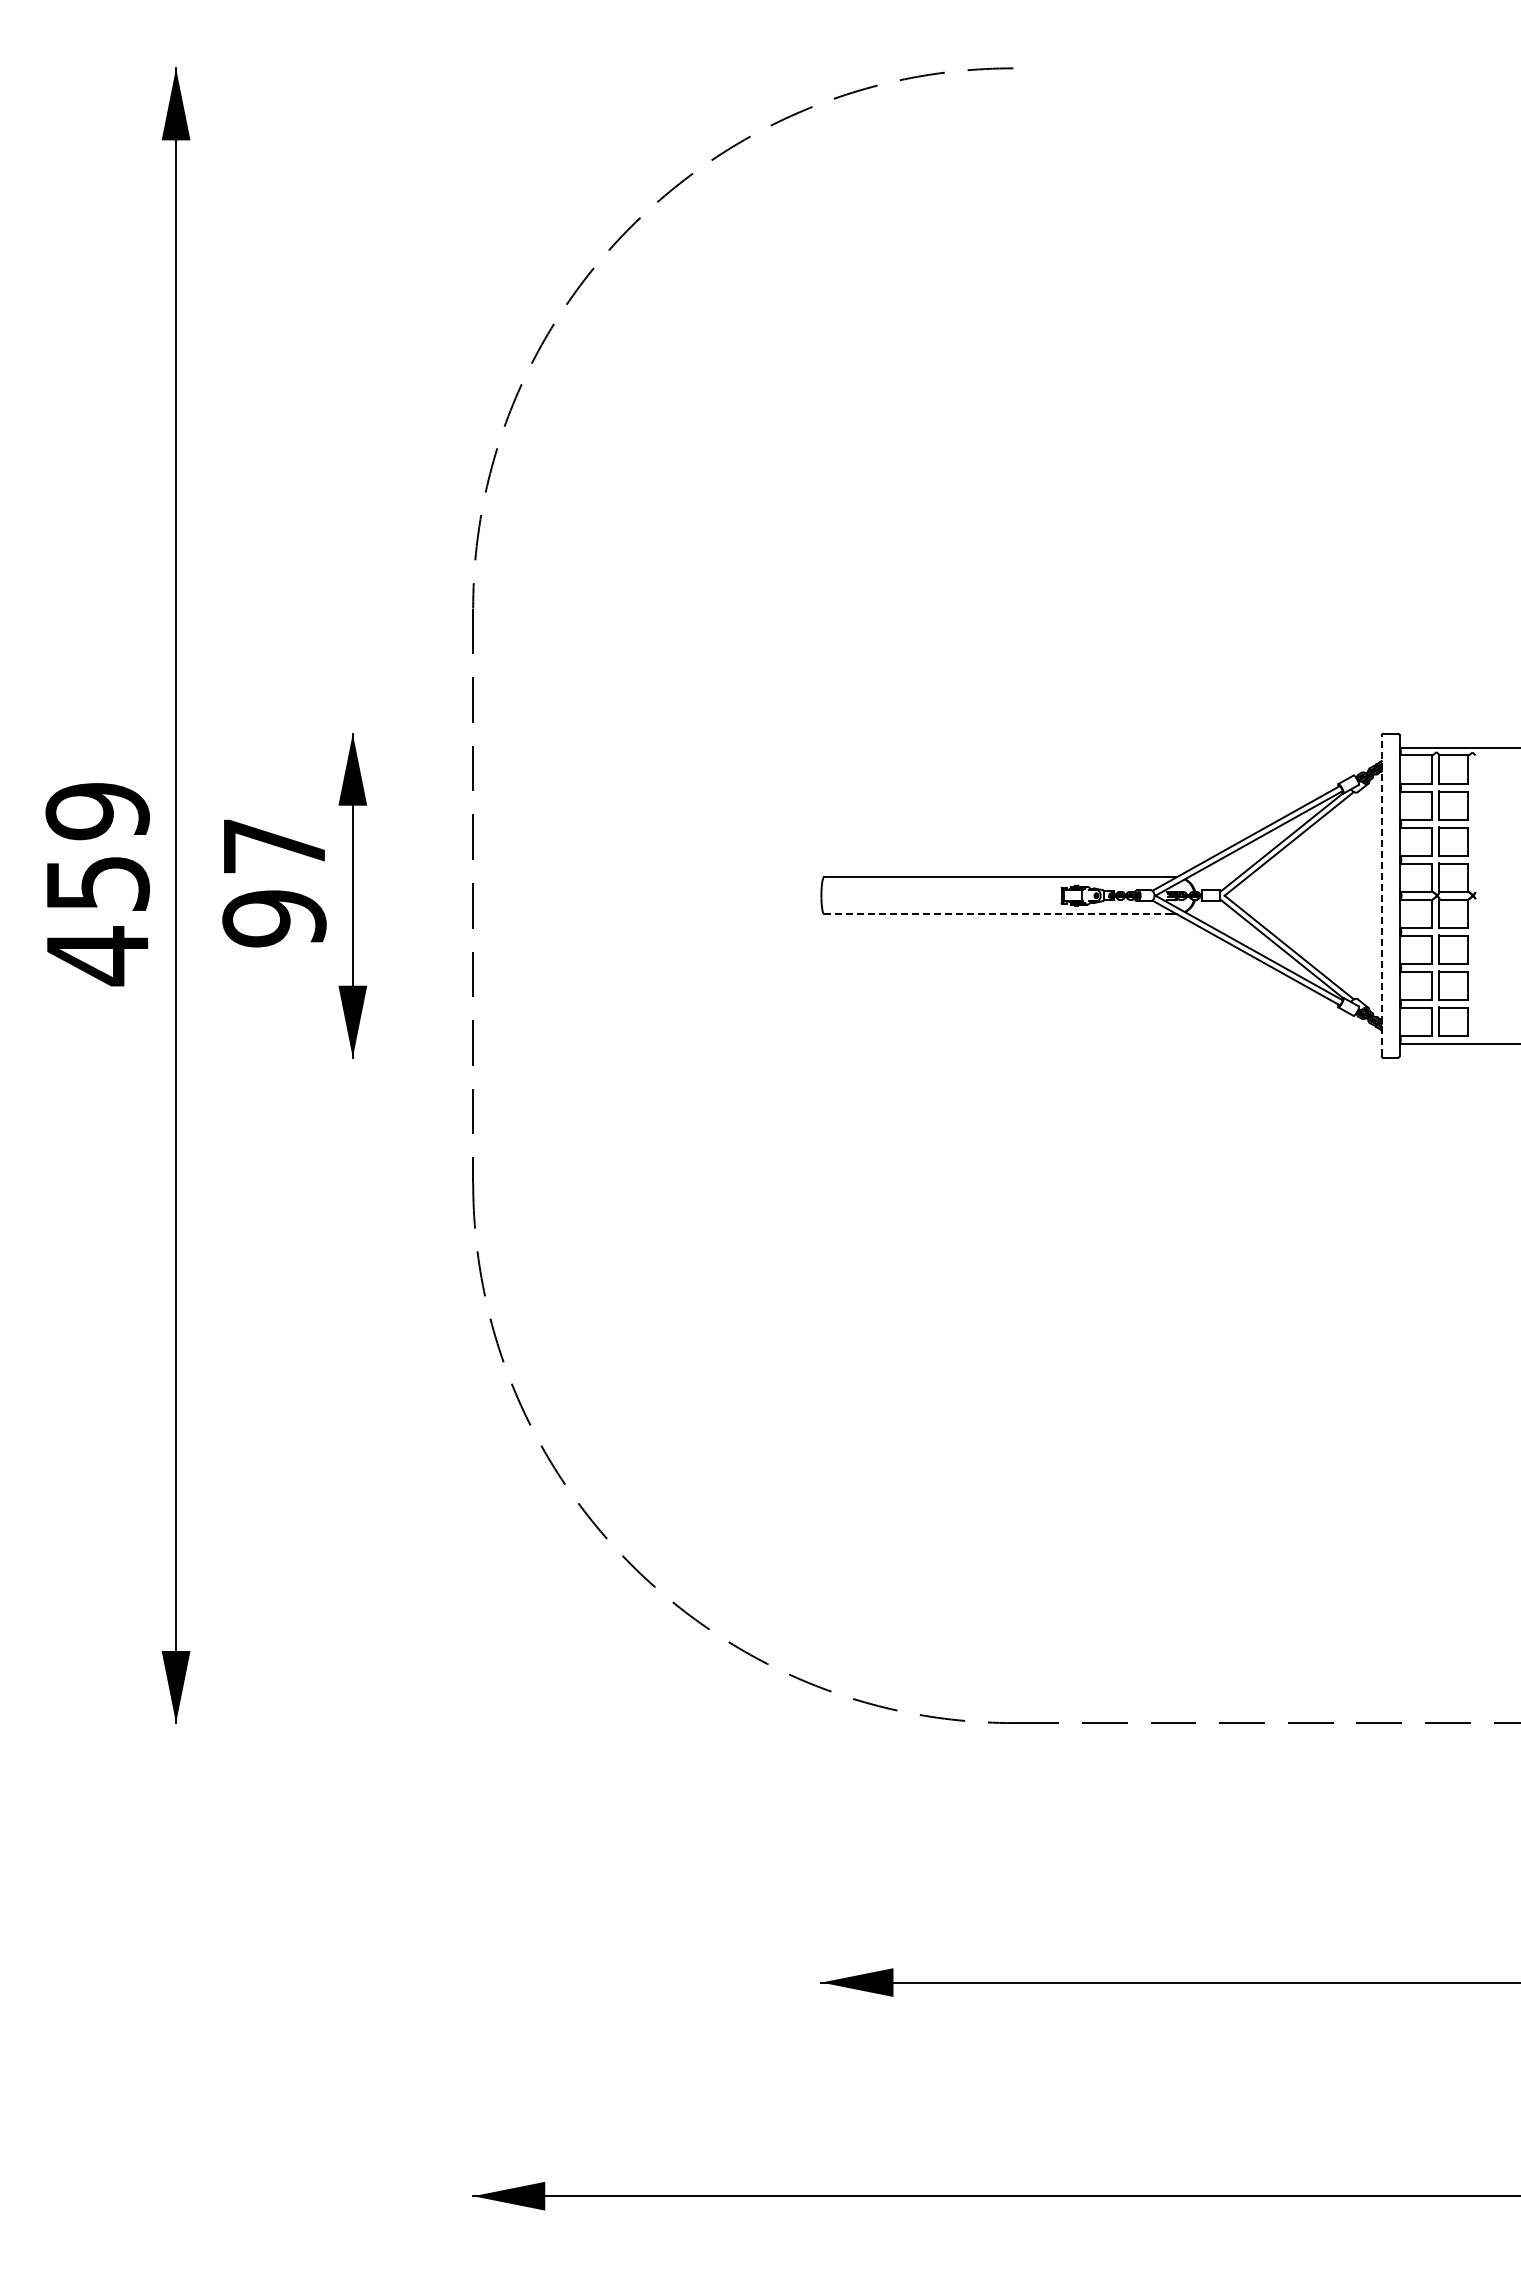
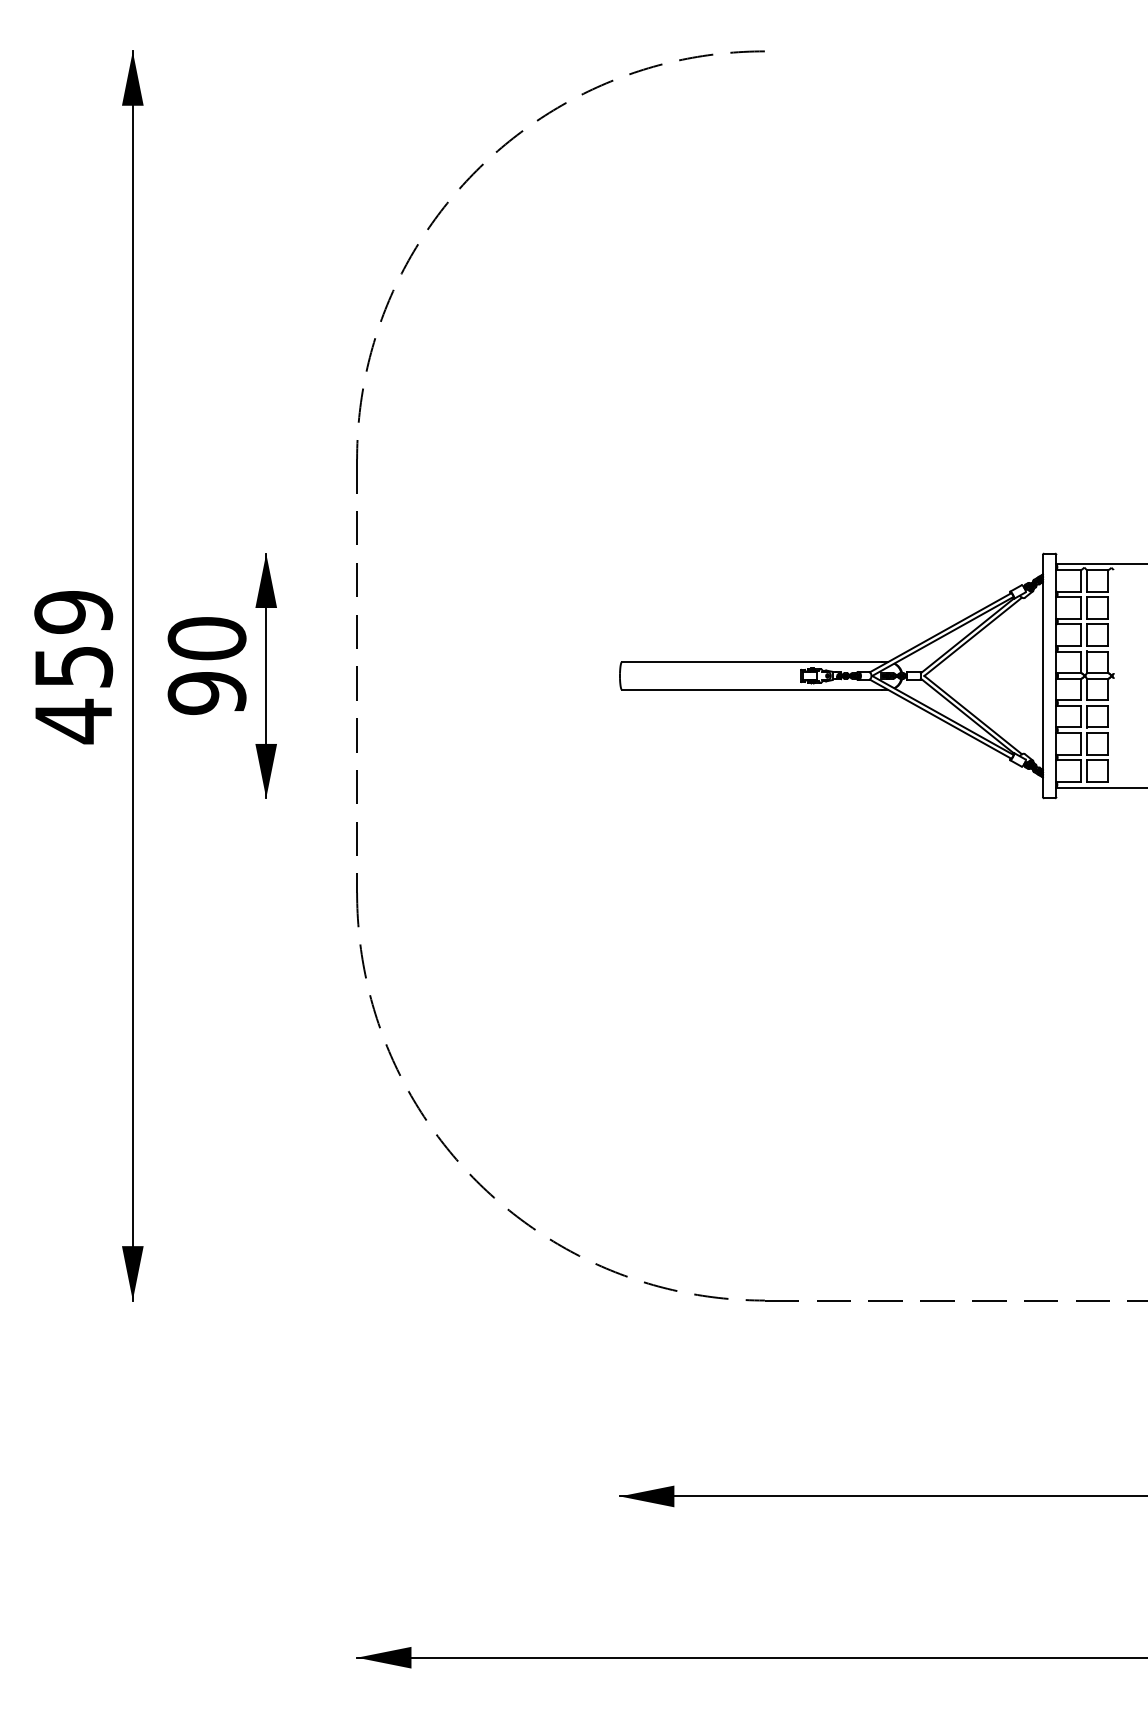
text: (274, 845) -> (207, 638), 97 -> 90
line: (1381, 895) -> (1042, 675), dashed -> solid
line: (996, 914) -> (752, 690), dashed -> solid

